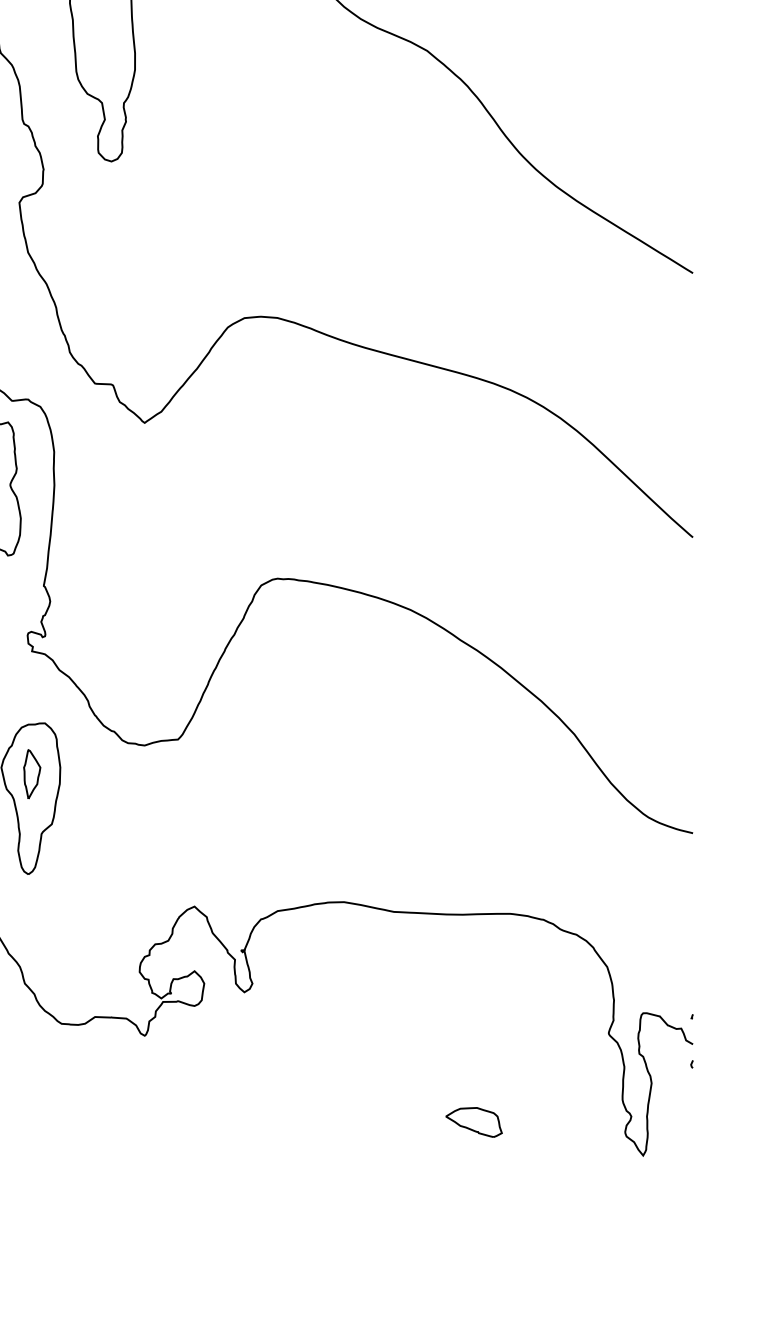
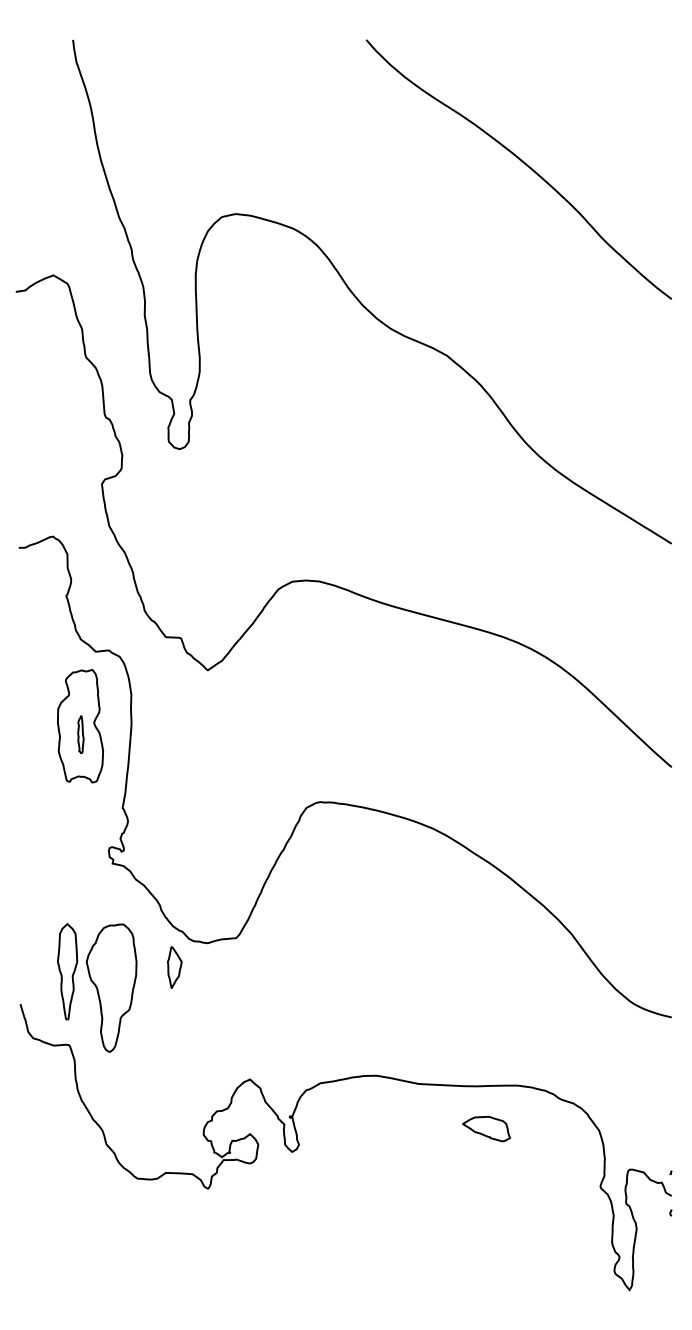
part: (31, 774) -> (174, 967), moved
part: (474, 1121) -> (486, 1128), moved

